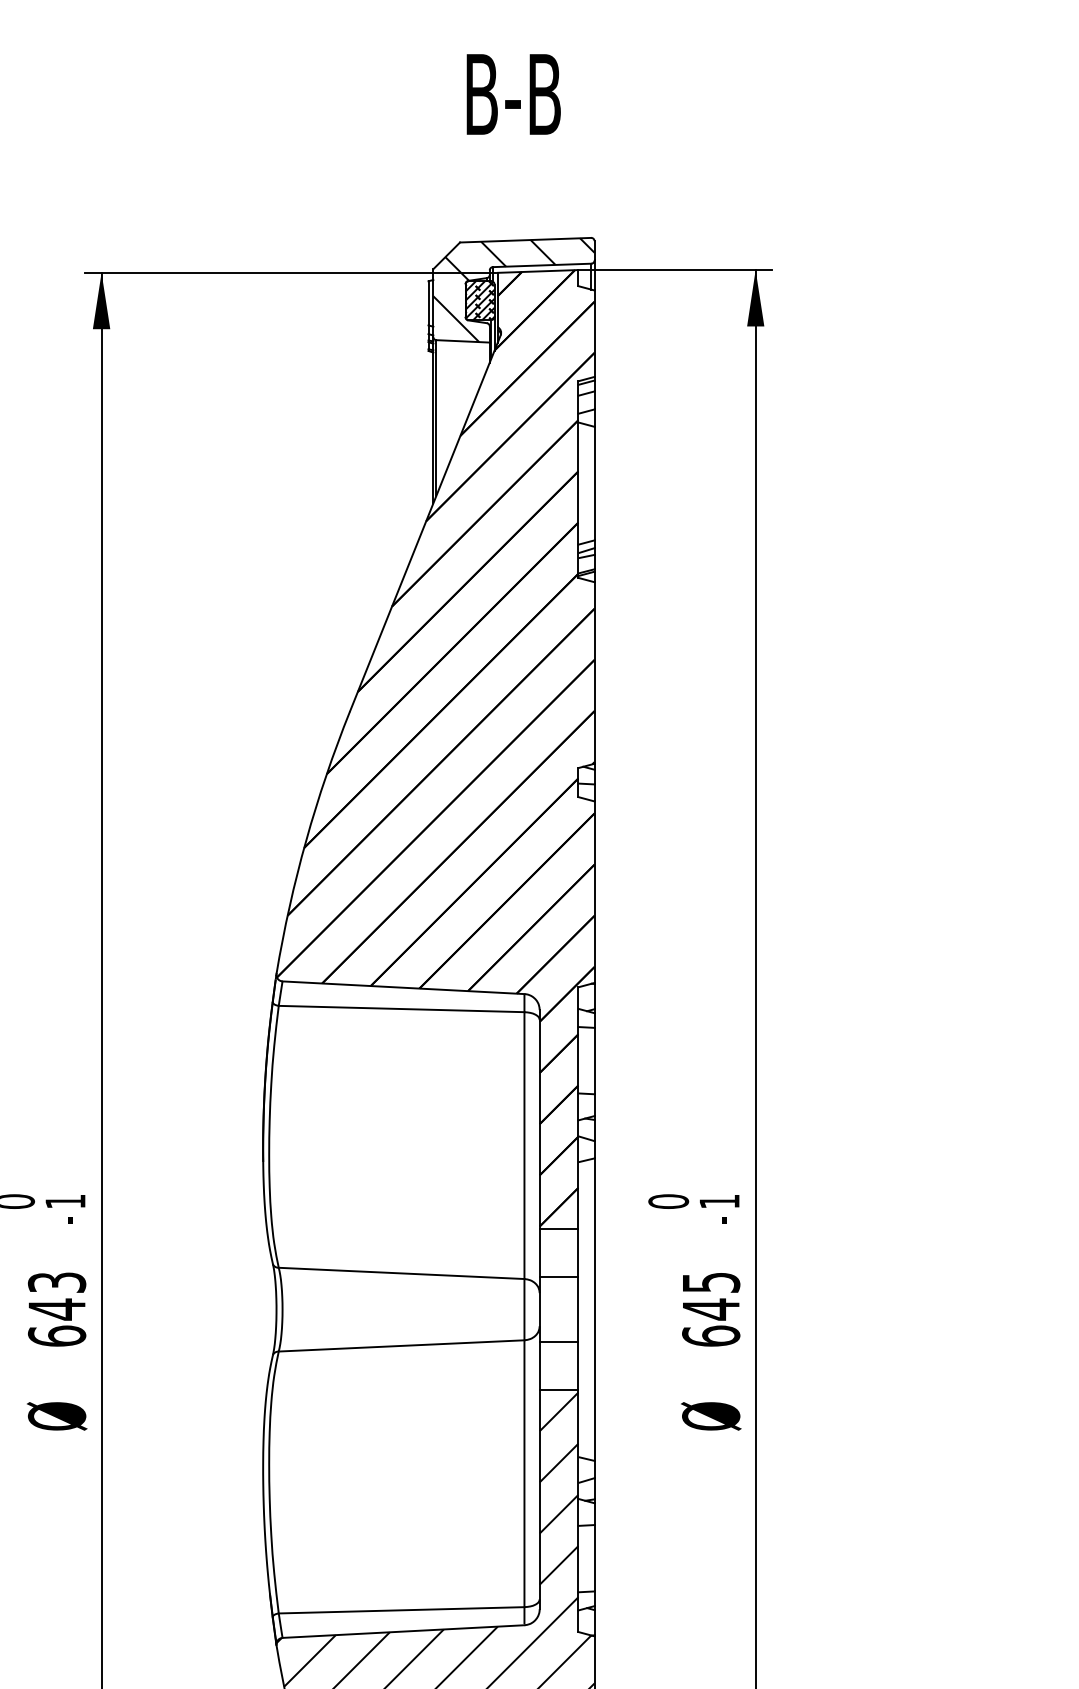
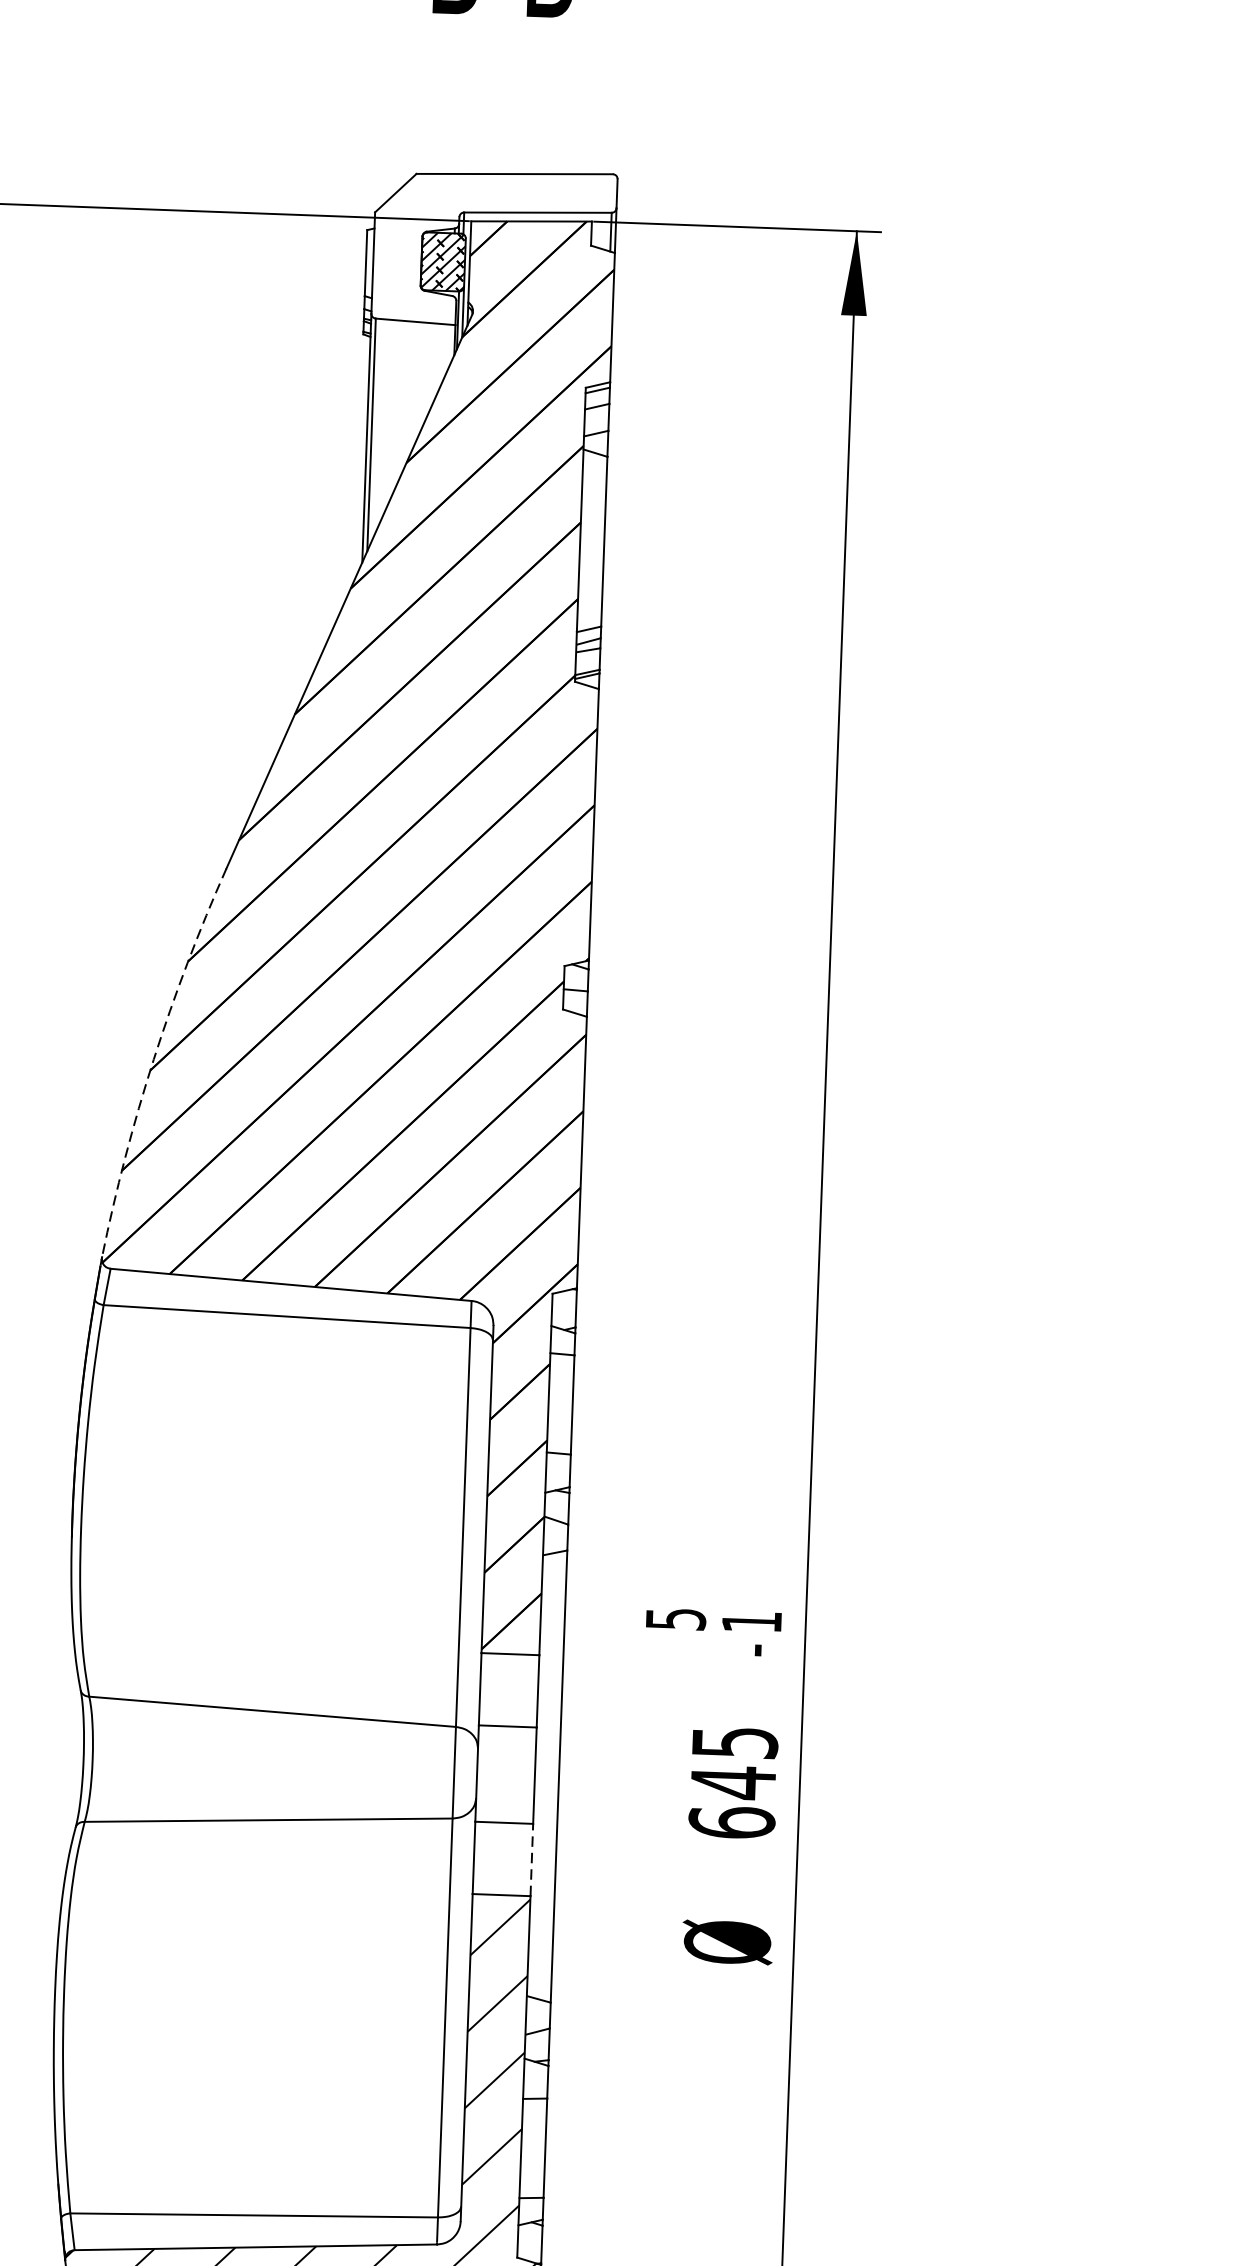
hatch: (513, 290) -> (493, 248), removed
arc: (306, 840) -> (154, 1059), solid -> dashed
text: (668, 1201) -> (675, 1618), 0 -> 5
line: (578, 1365) -> (532, 1859), solid -> dashed

